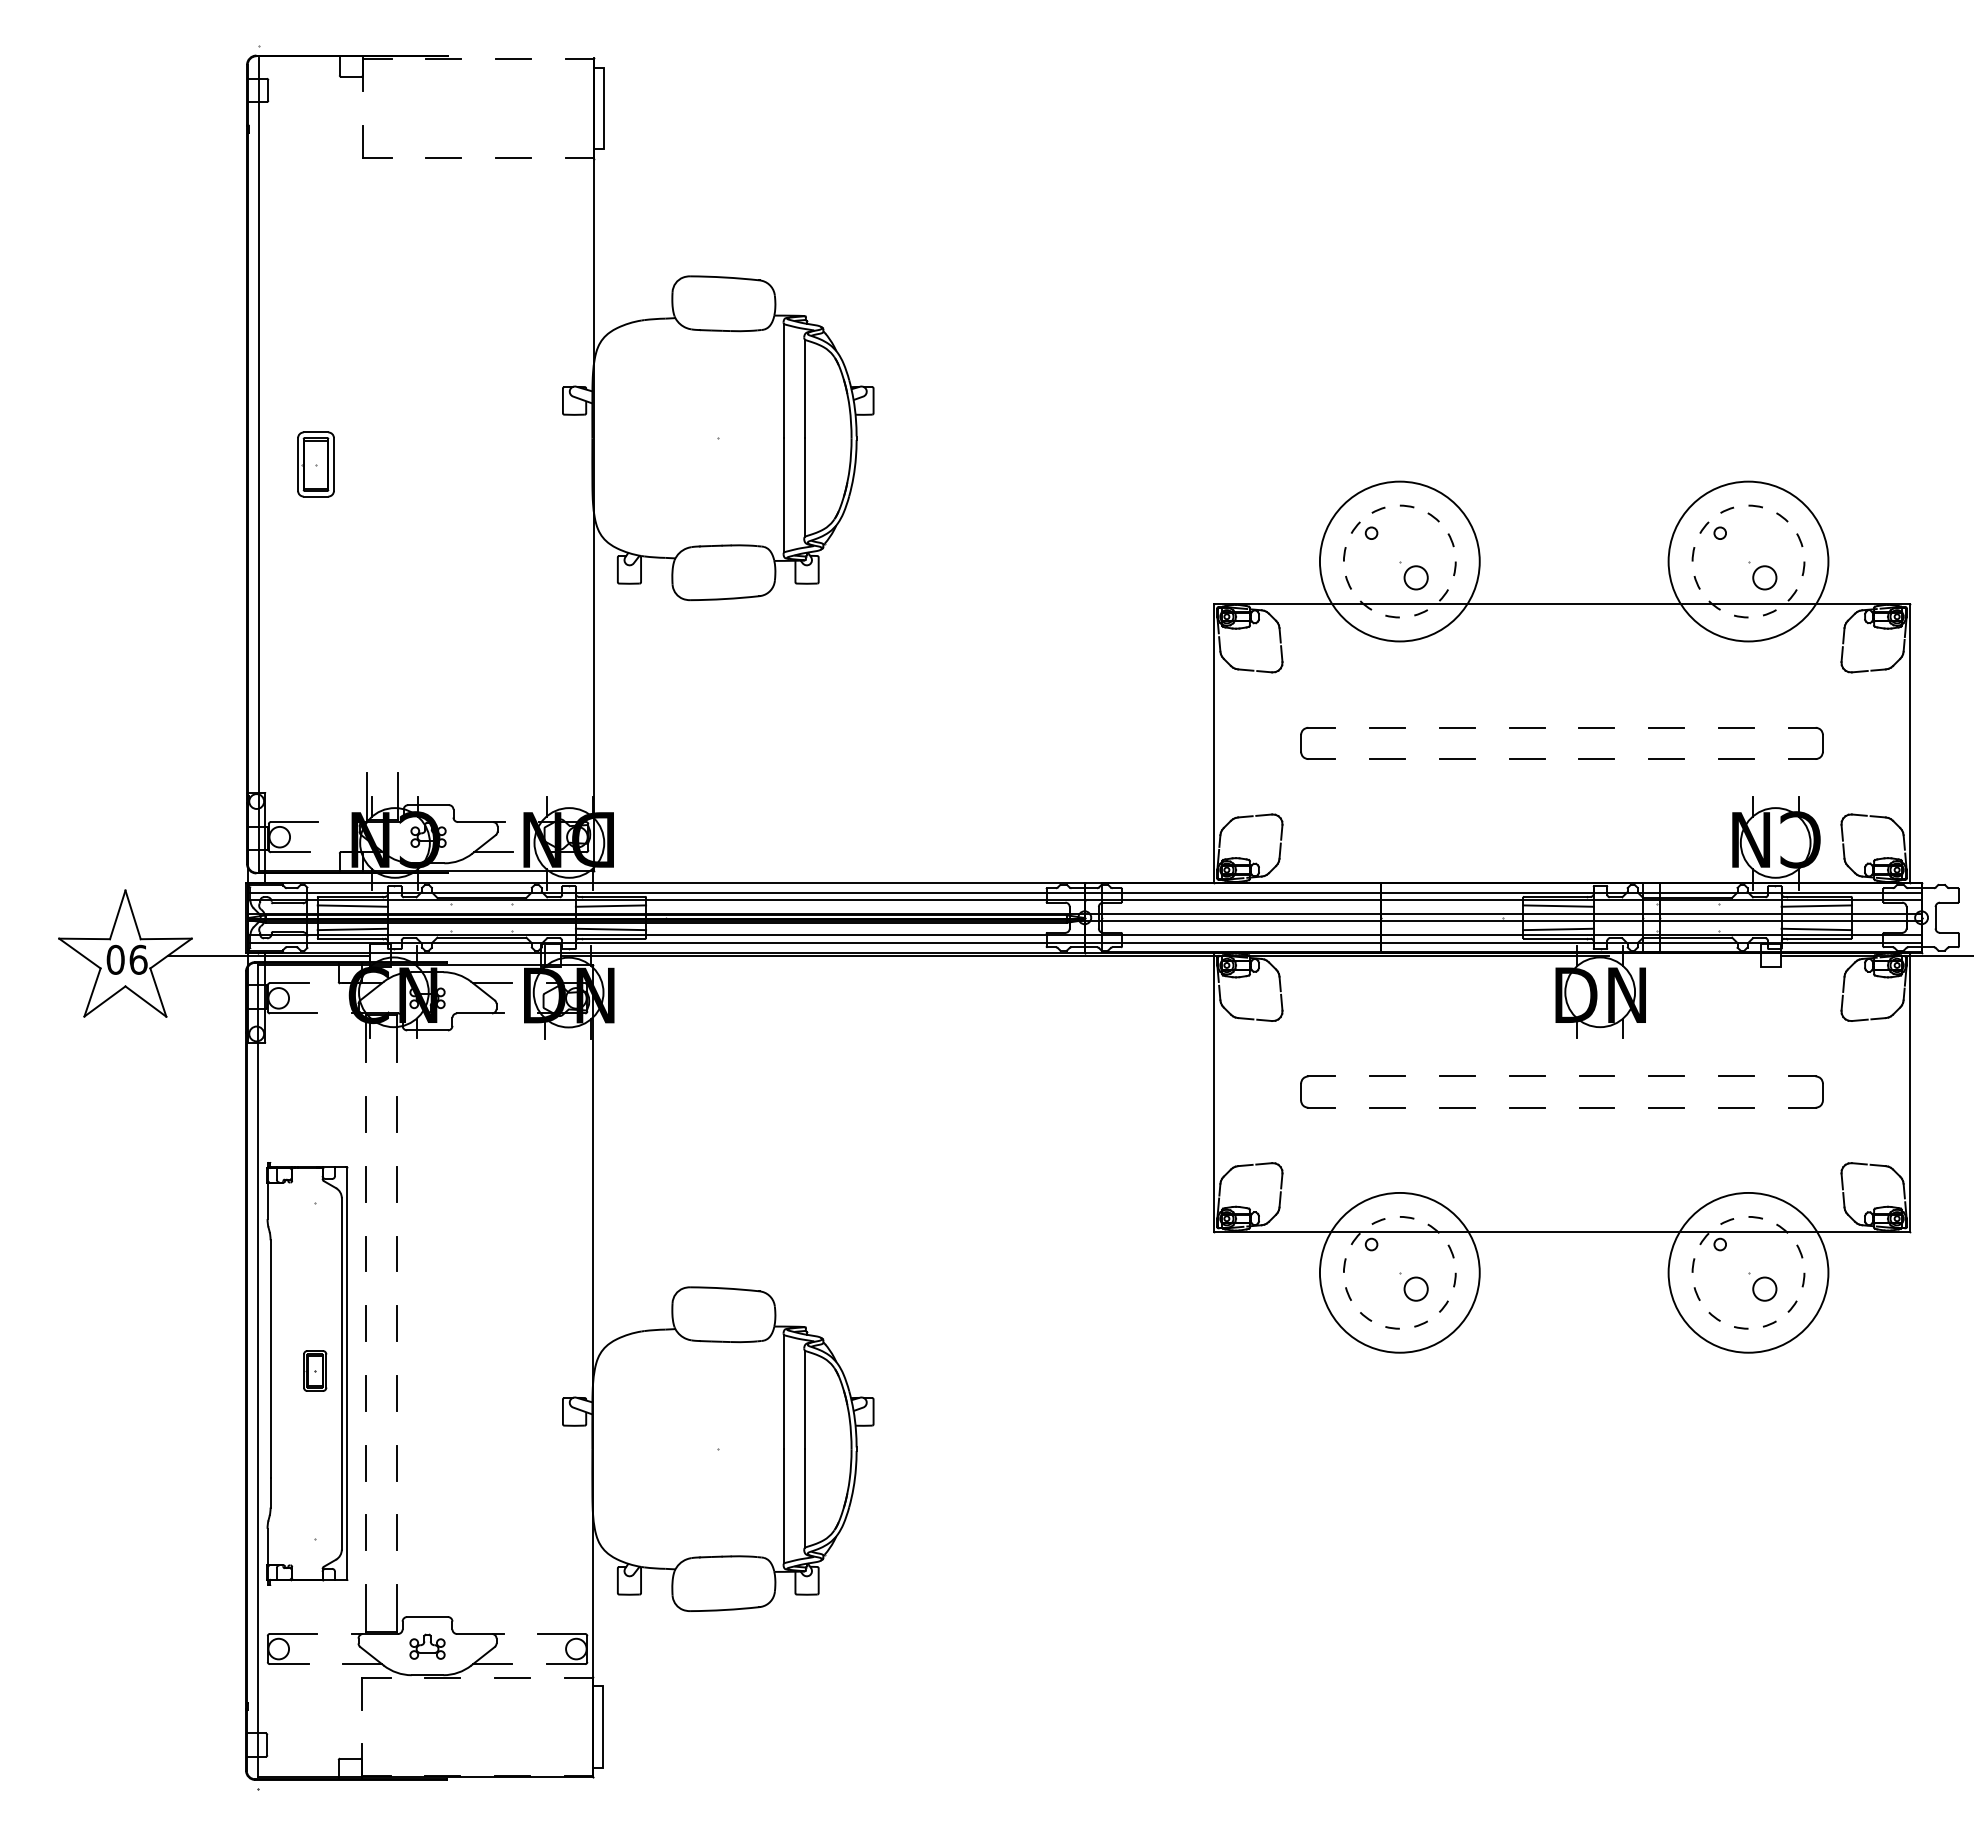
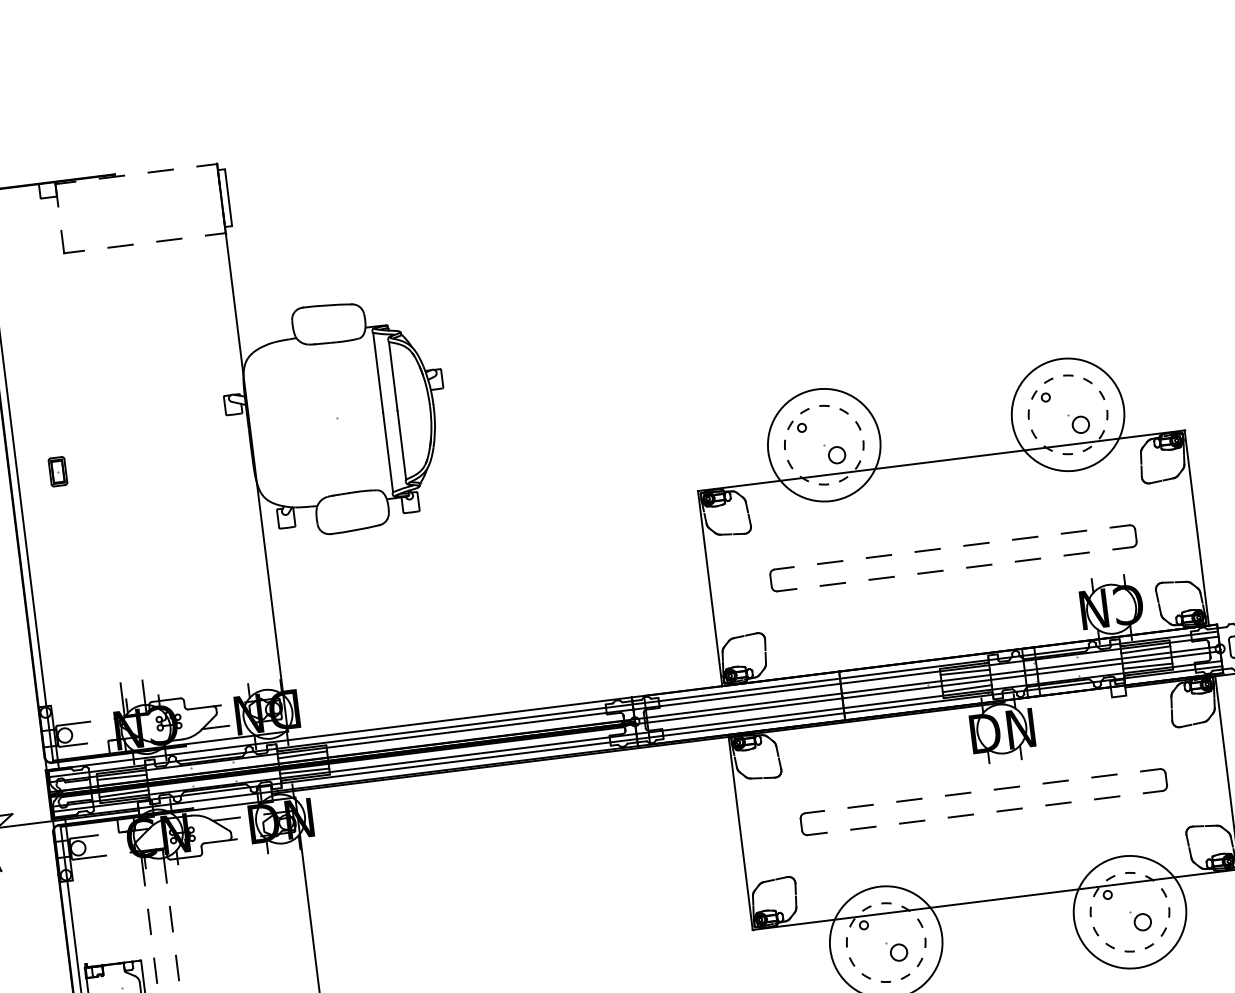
part: (316, 464) -> (58, 471), size x0.62

